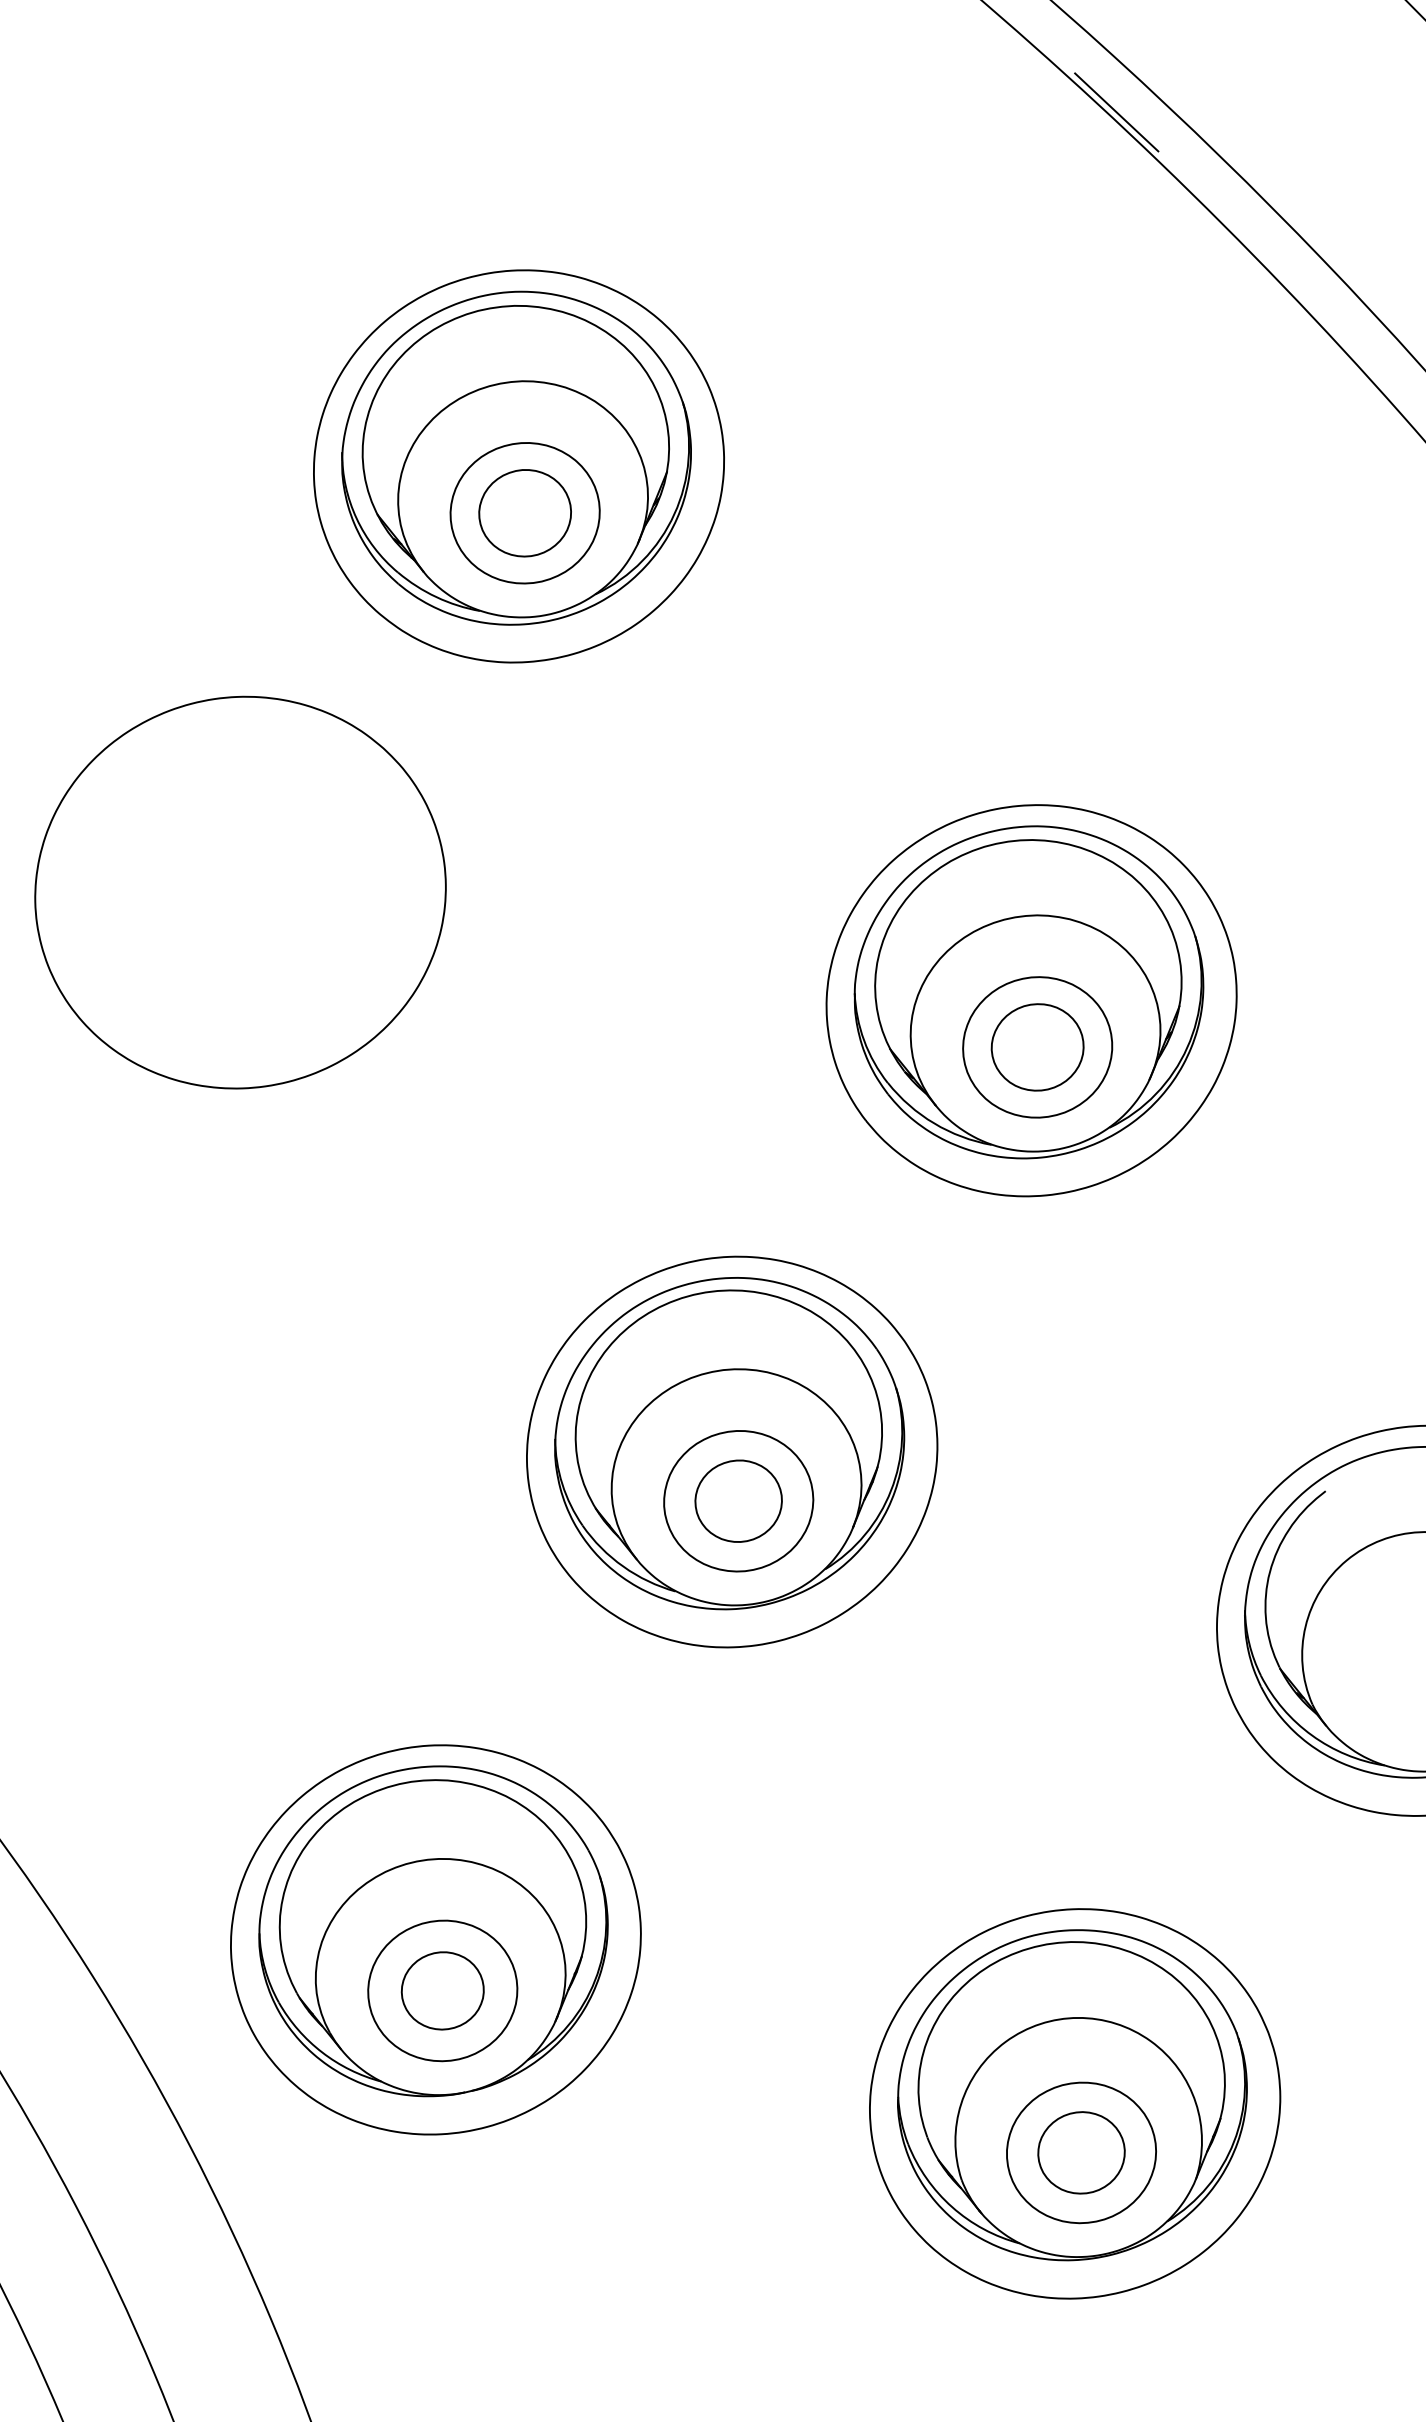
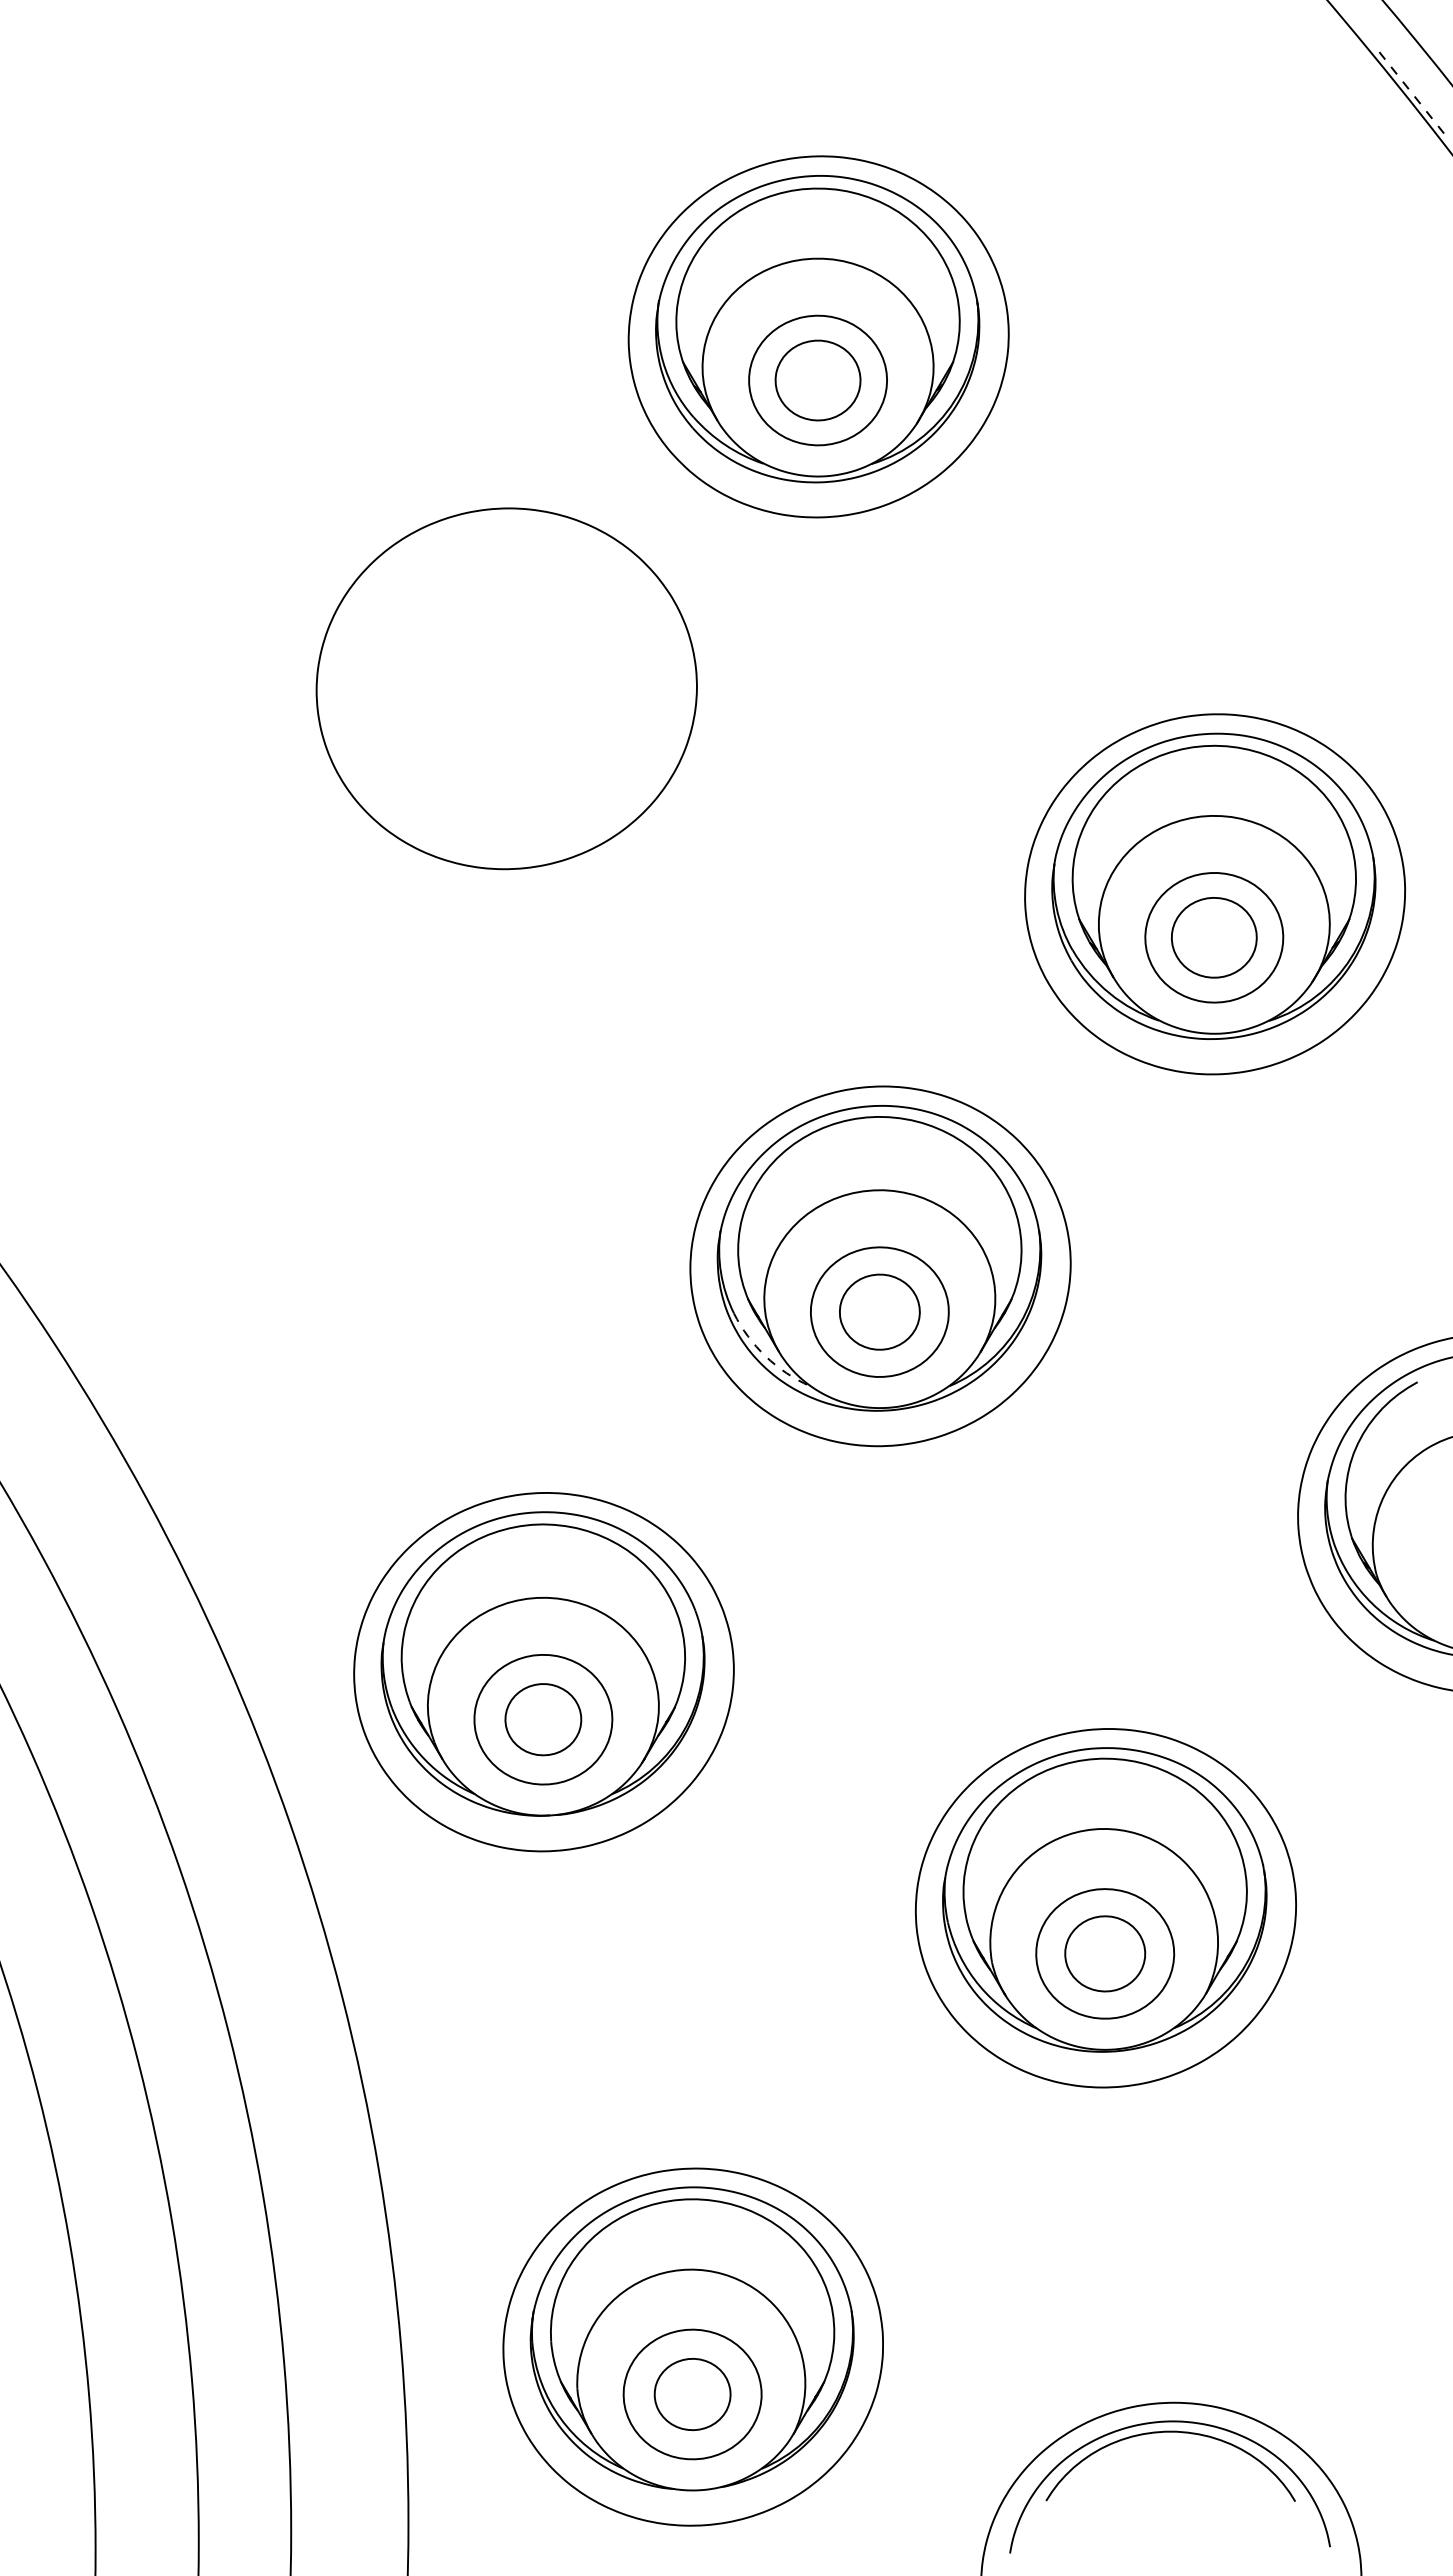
line: (1116, 112) -> (1412, 94), solid -> dashed
arc: (623, 1566) -> (765, 1356), solid -> dashed

